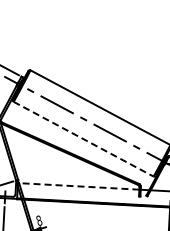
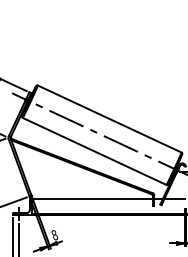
line: (84, 139) -> (95, 151), dashed -> solid
line: (78, 186) -> (92, 198), dashed -> solid

